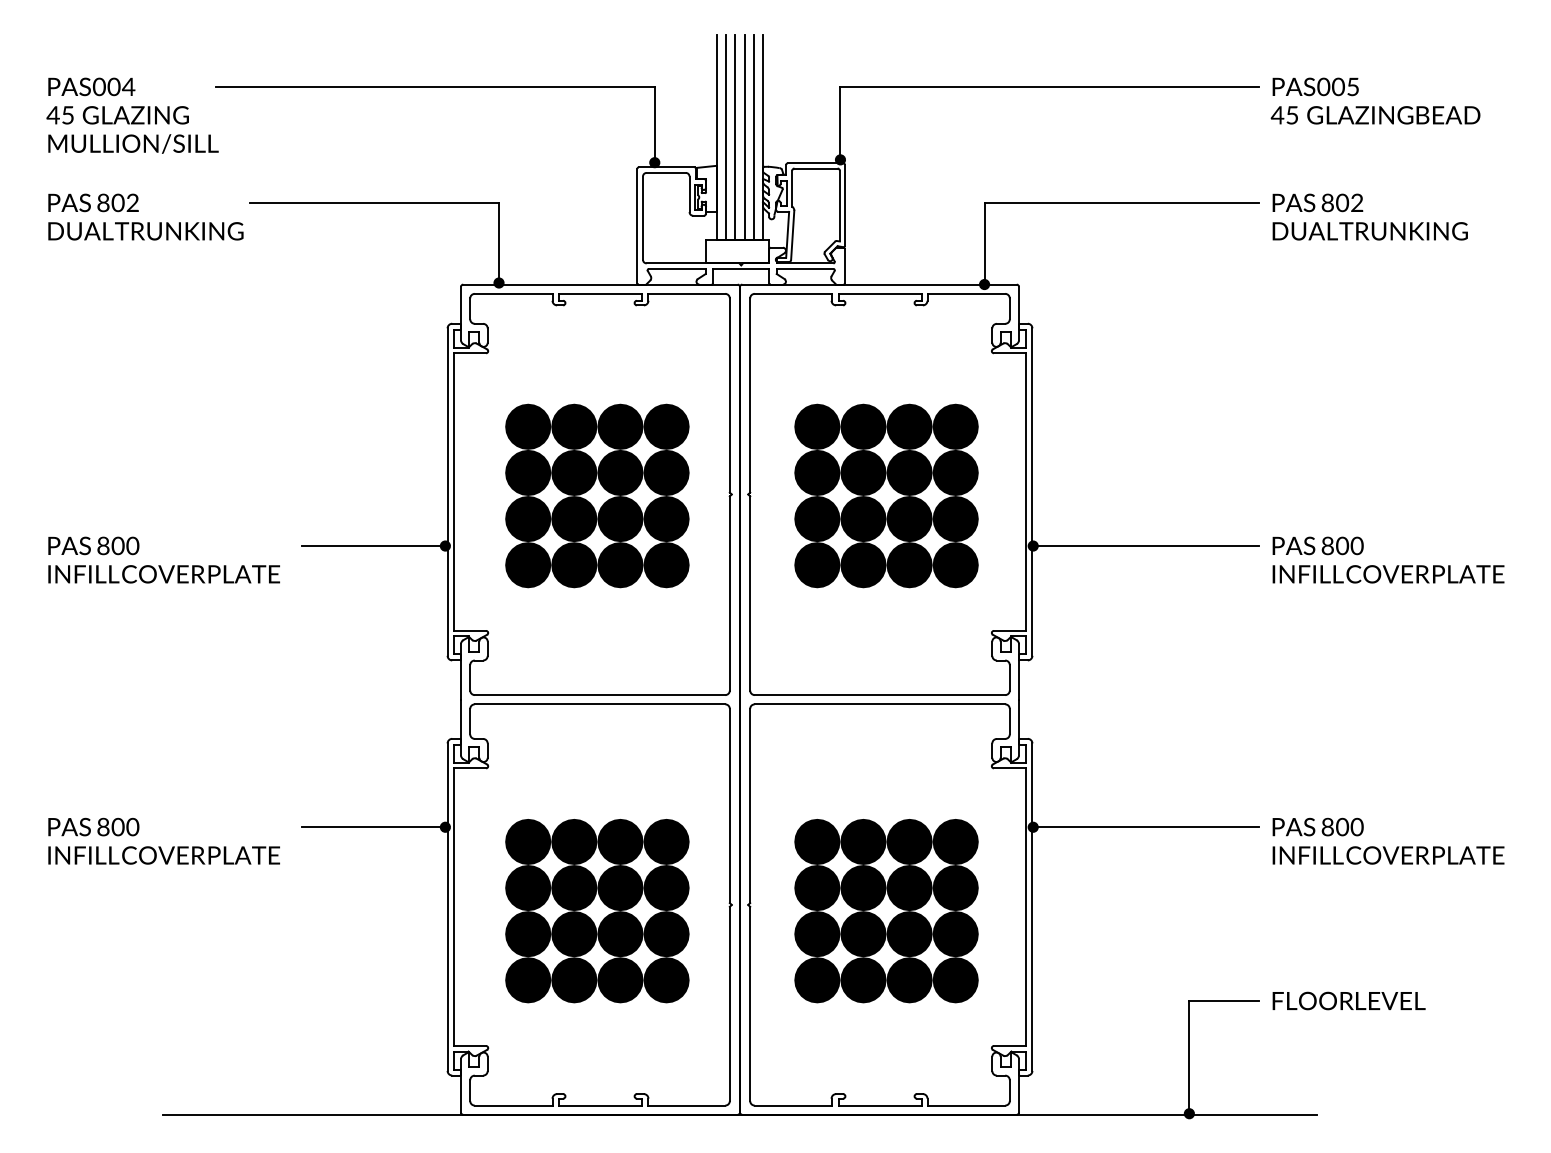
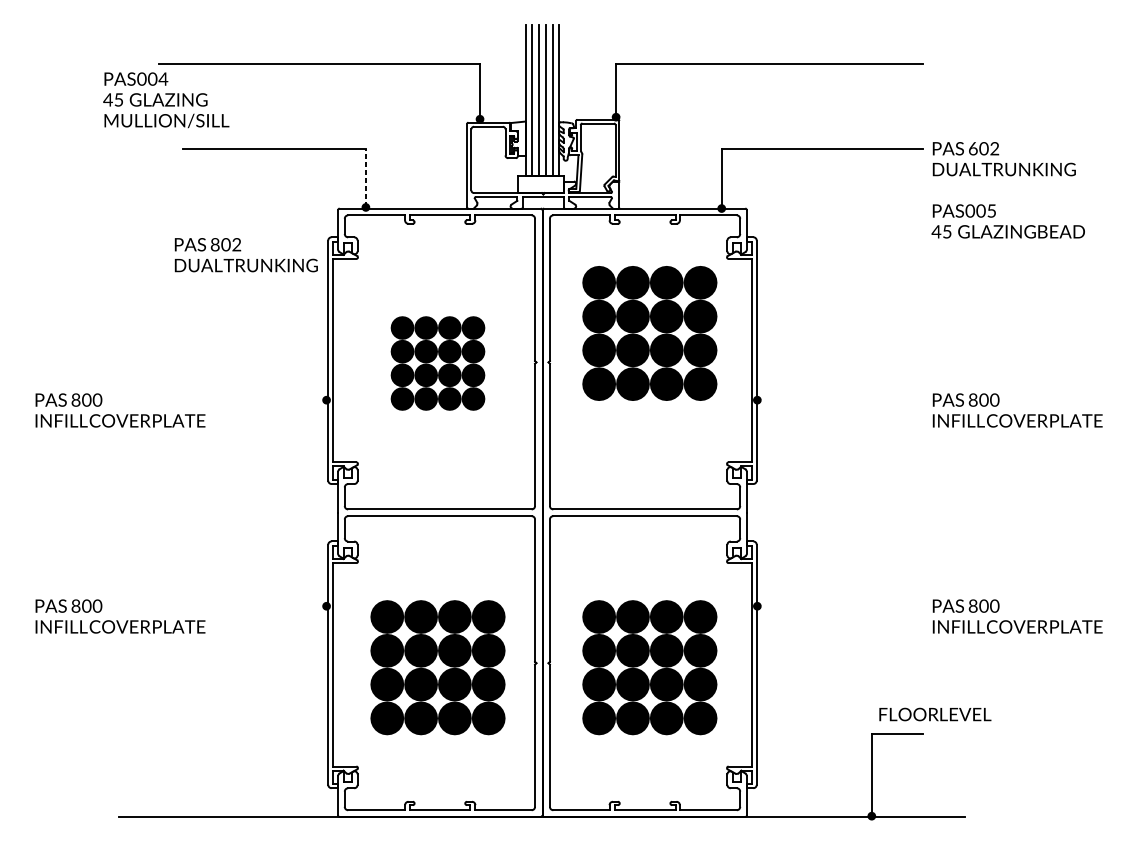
text: (1375, 100) -> (1008, 220), moved
text: (132, 115) -> (166, 100), moved
text: (1327, 202) -> (973, 148), 802 -> 602
text: (145, 216) -> (246, 254), moved
line: (499, 243) -> (366, 178), solid -> dashed
part: (597, 495) -> (438, 363), size x0.7
part: (886, 495) -> (649, 333), moved
line: (373, 546) -> (273, 400), removed
line: (1145, 546) -> (839, 400), removed
line: (373, 827) -> (273, 606), removed
line: (1145, 827) -> (839, 606), removed
text: (1348, 1000) -> (934, 714), moved

